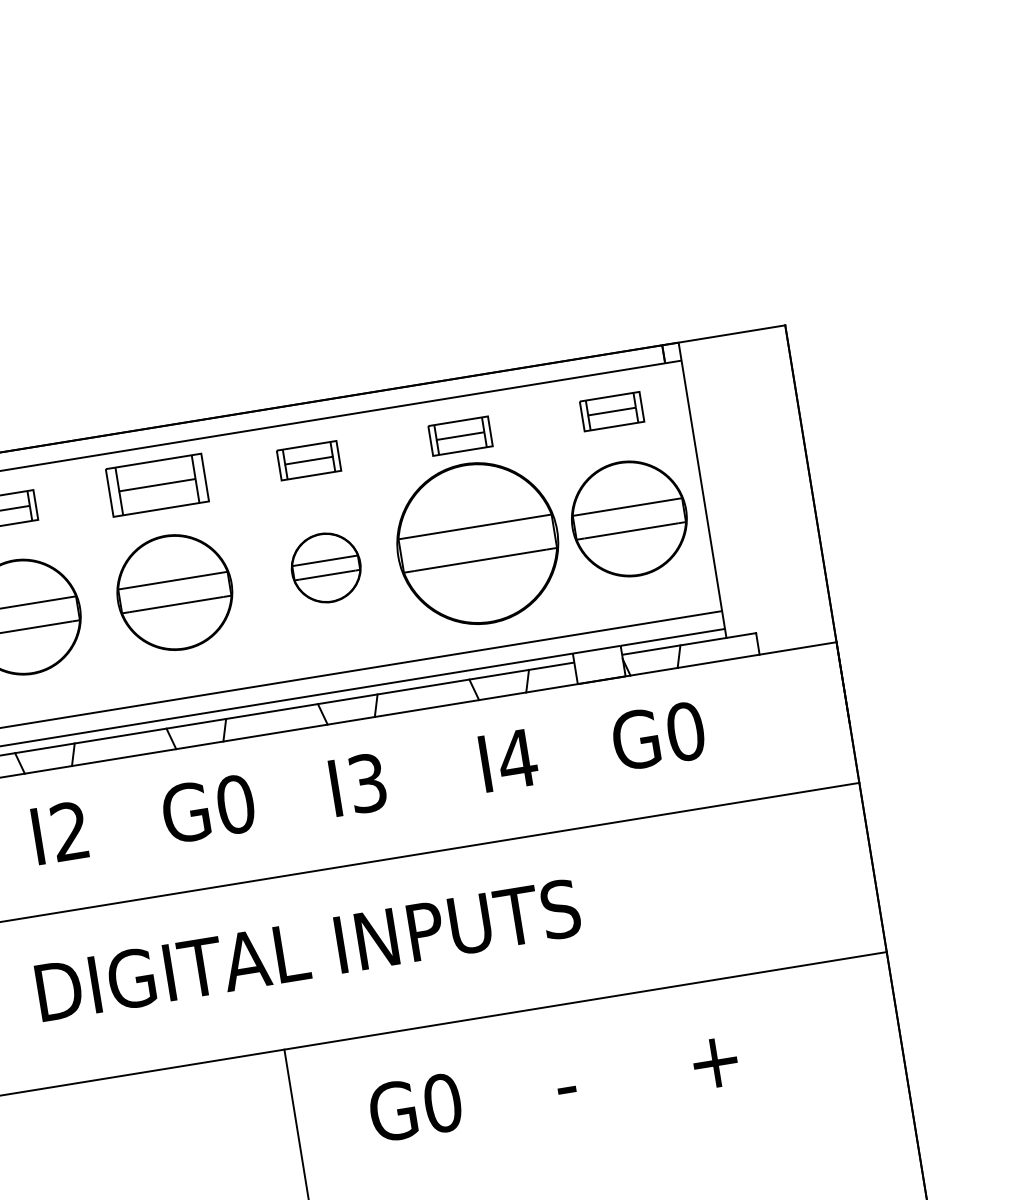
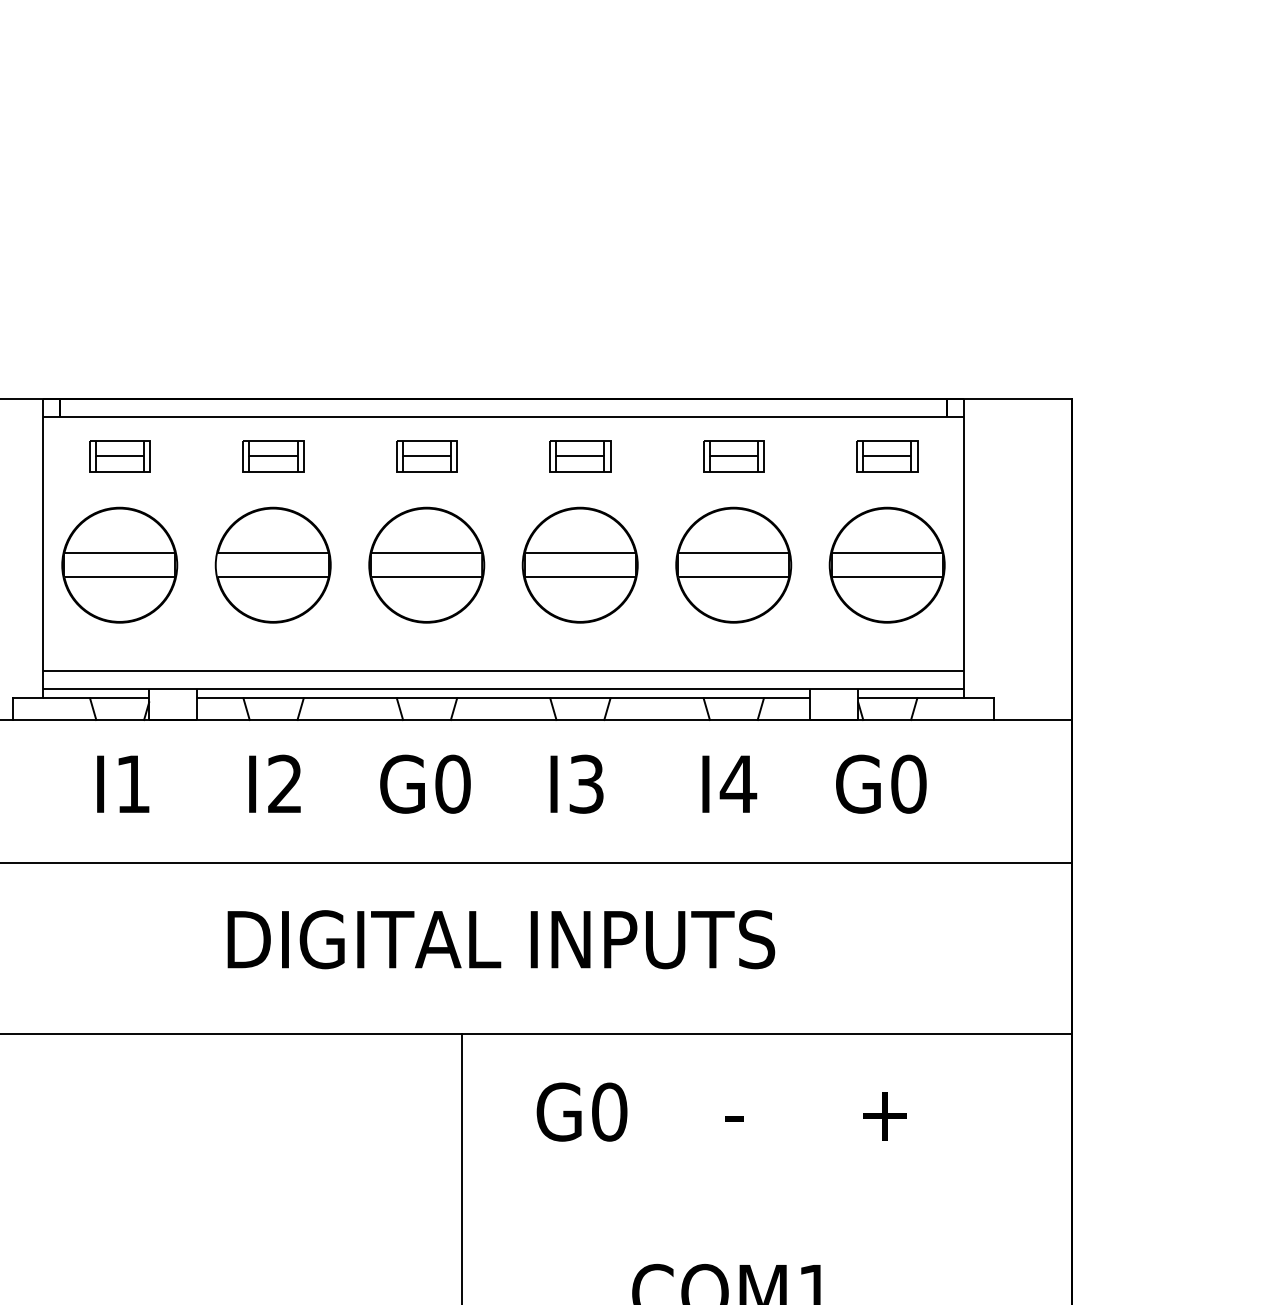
part: (157, 485) -> (426, 456), size x0.62
part: (477, 542) -> (733, 564), size x0.71
part: (325, 567) -> (579, 564), size x1.67

